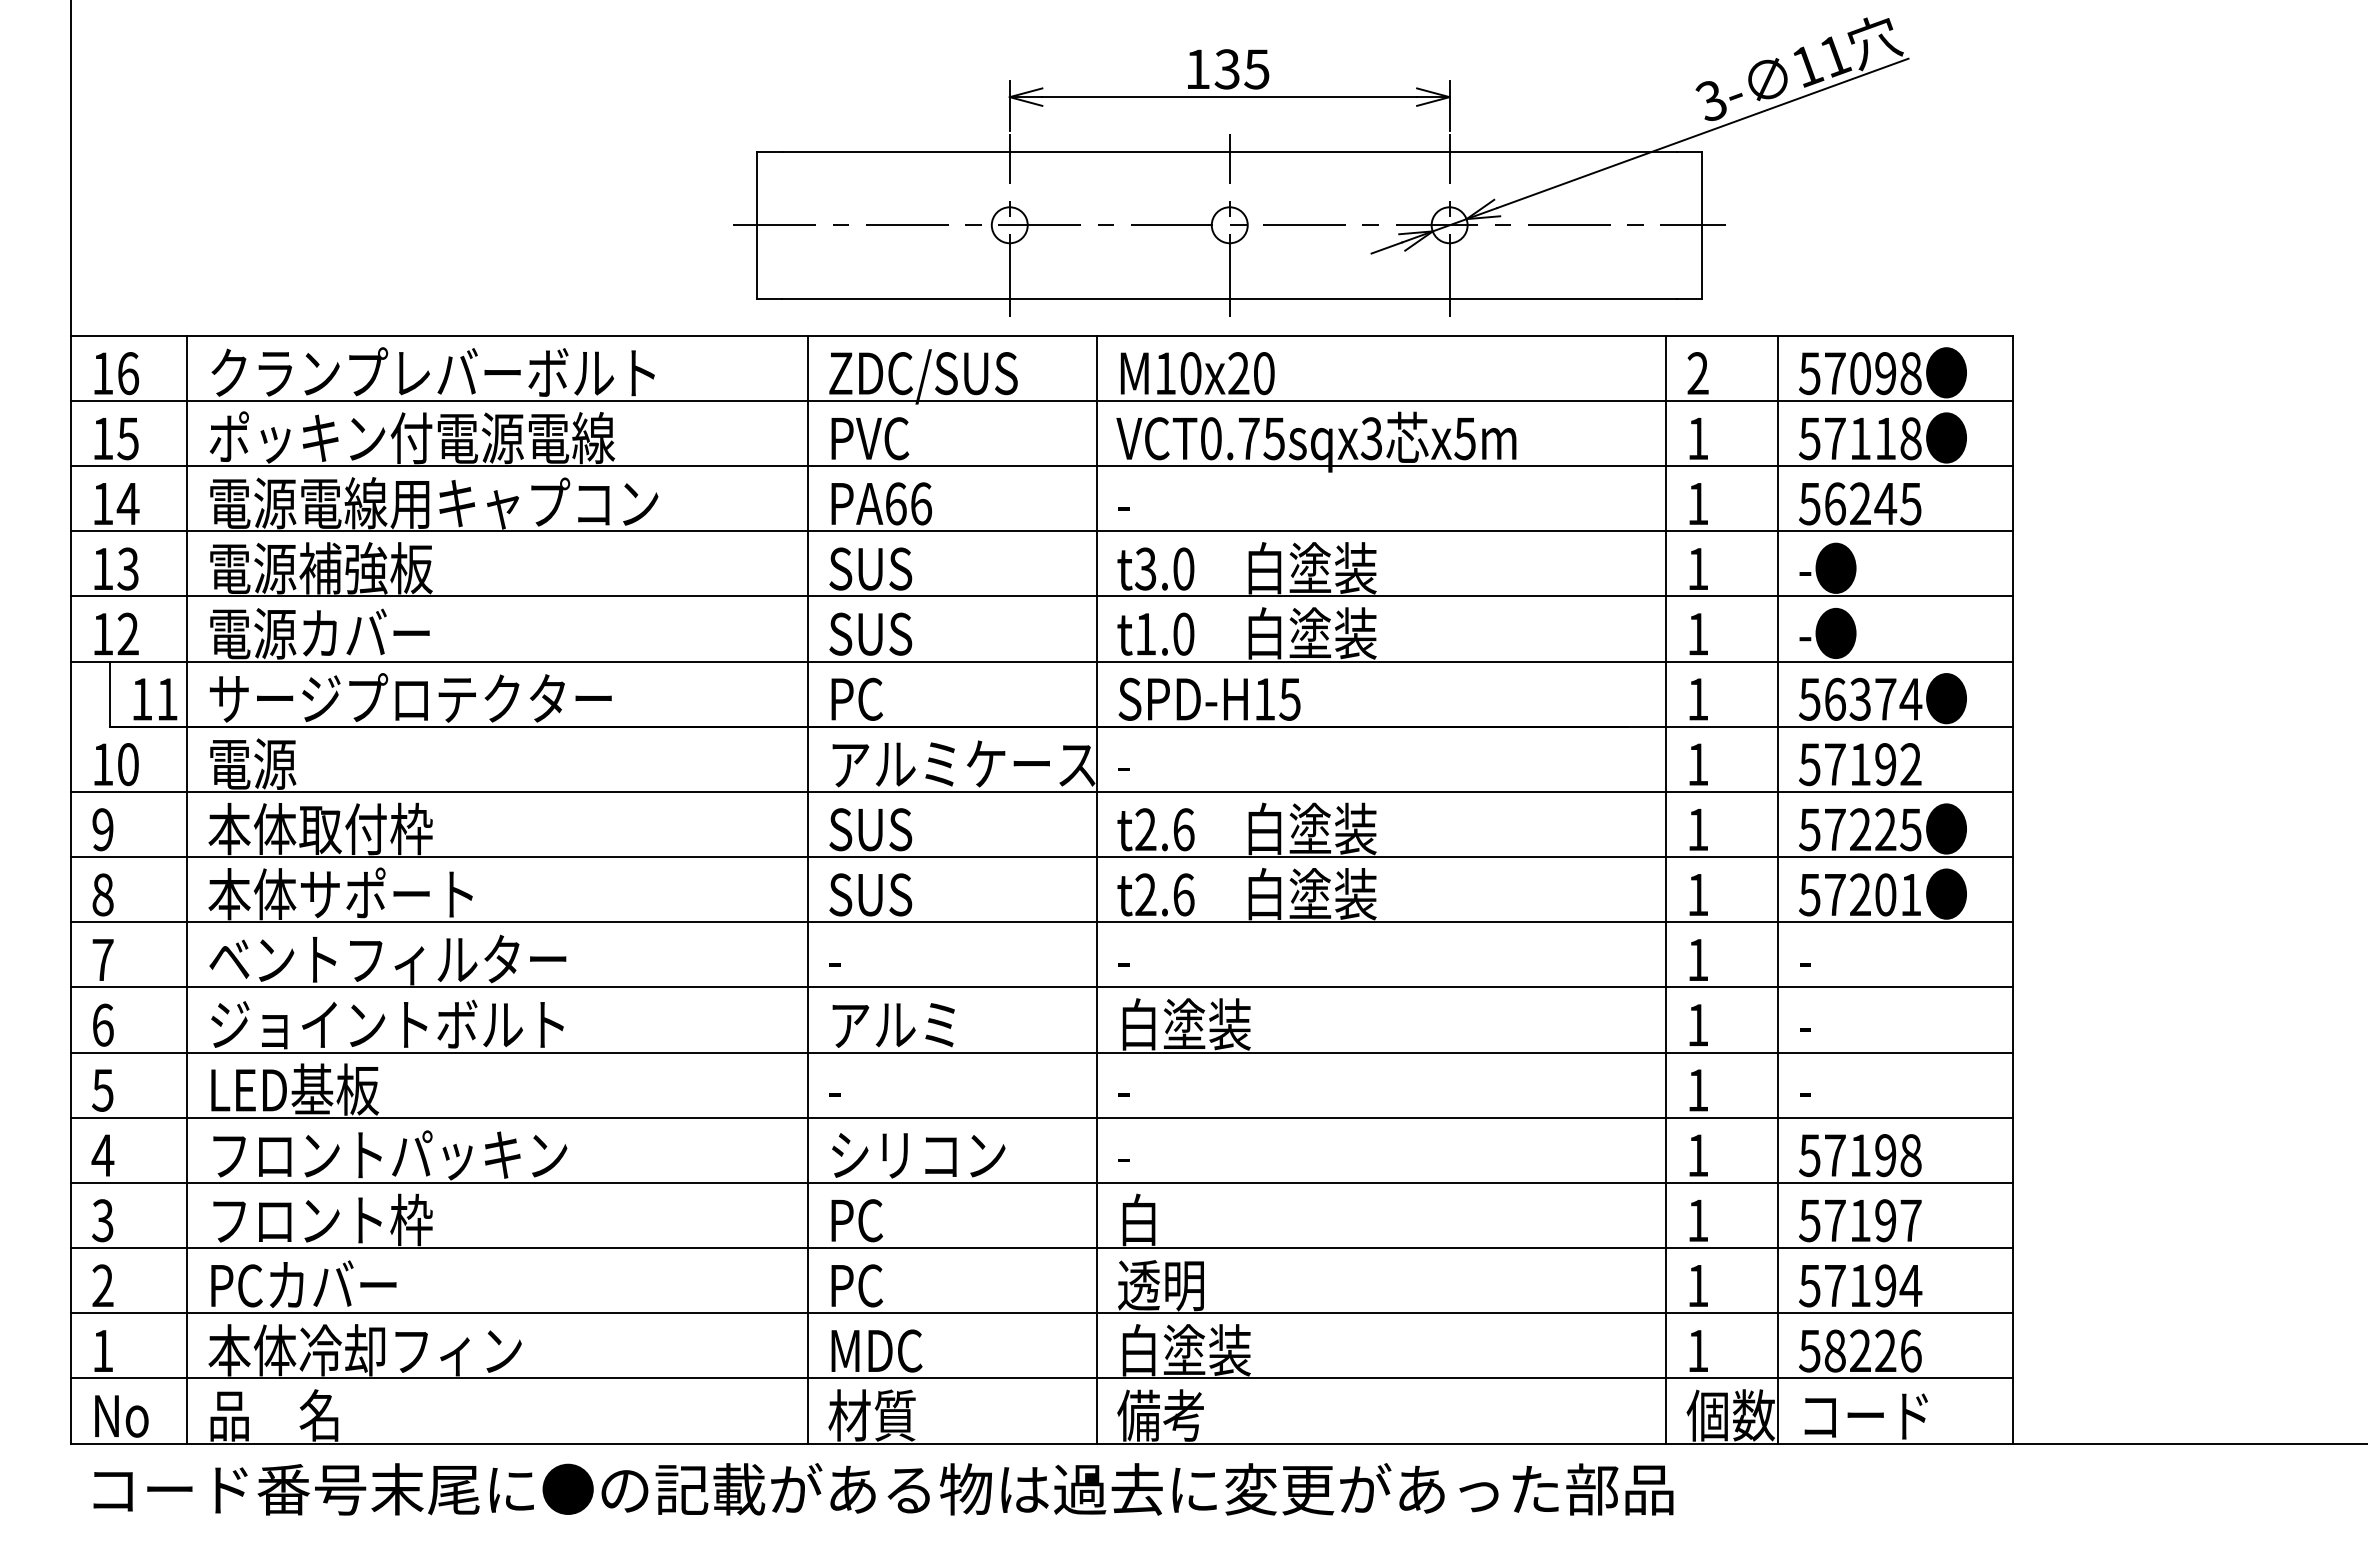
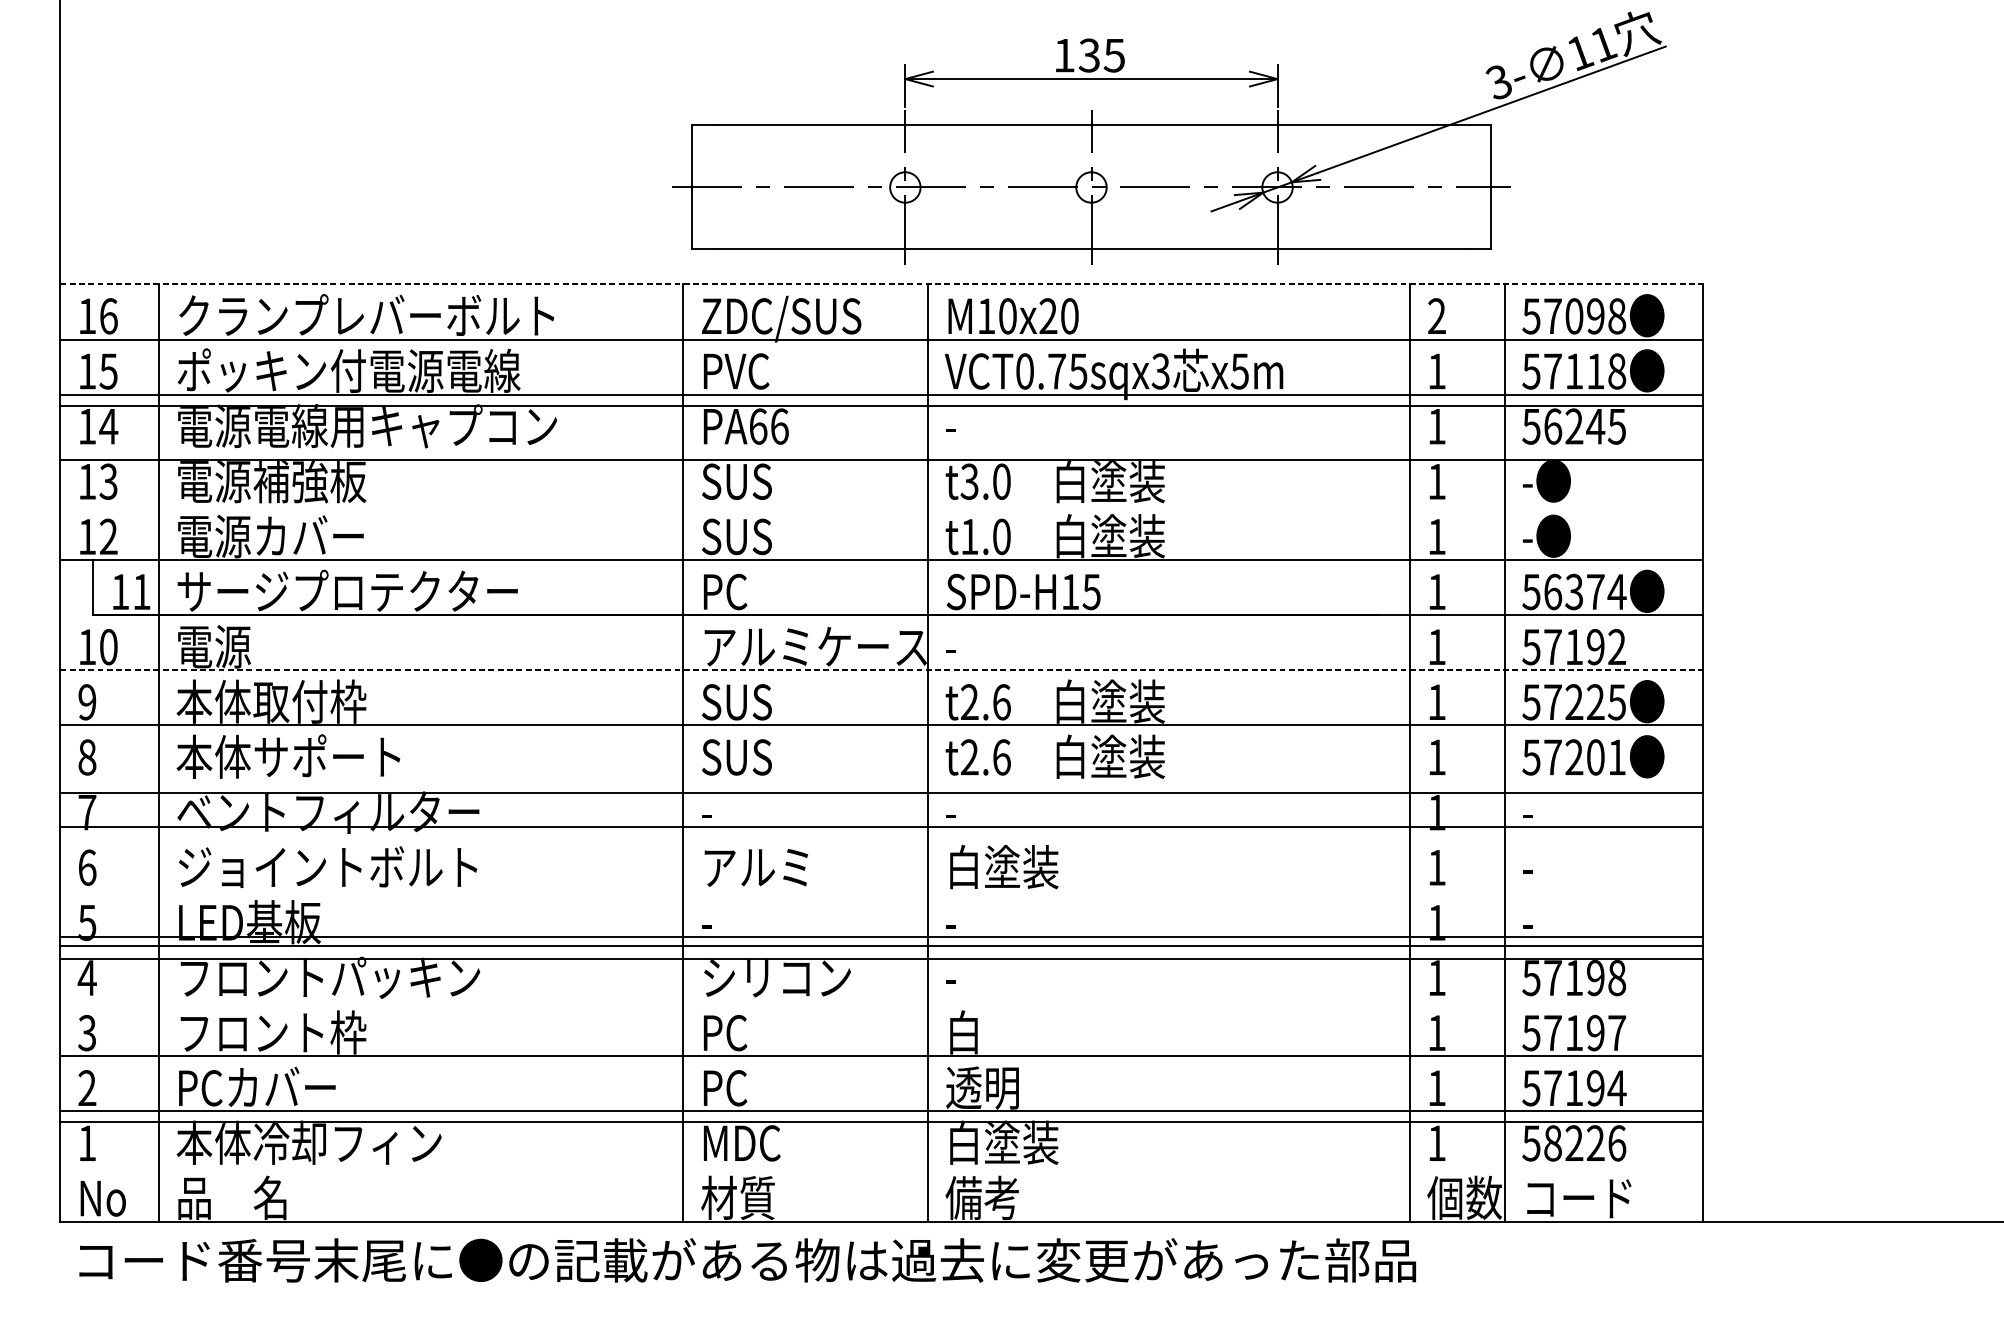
part: (1321, 166) -> (1169, 137), moved
line: (1041, 335) -> (881, 284), solid -> dashed
line: (1041, 531) -> (881, 405), moved
line: (1041, 596) -> (881, 460), moved
line: (1041, 791) -> (881, 669), solid -> dashed
line: (1041, 922) -> (881, 827), moved
line: (1041, 987) -> (881, 792), moved
line: (1041, 1052) -> (881, 937), moved
line: (1041, 1182) -> (881, 958), moved
line: (1041, 1378) -> (881, 1121), moved

